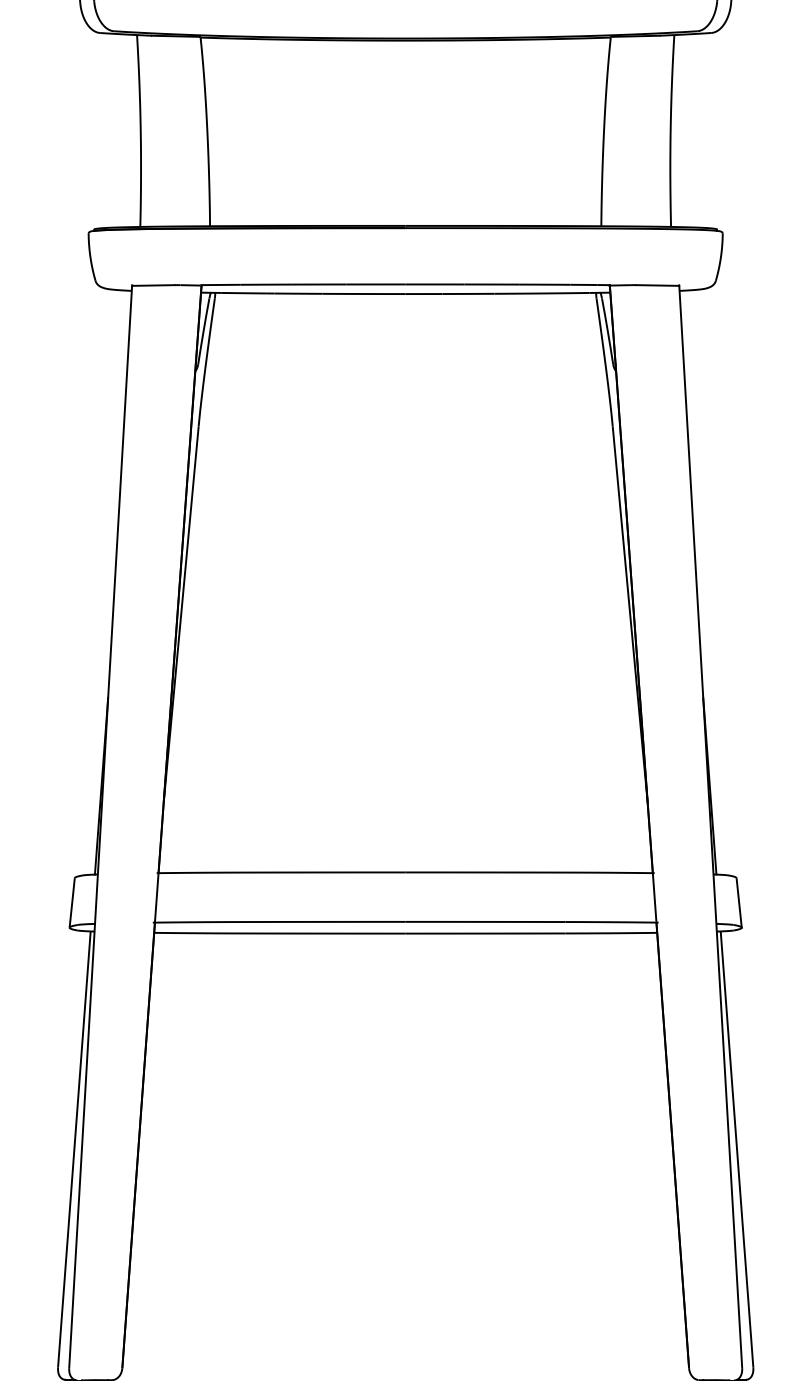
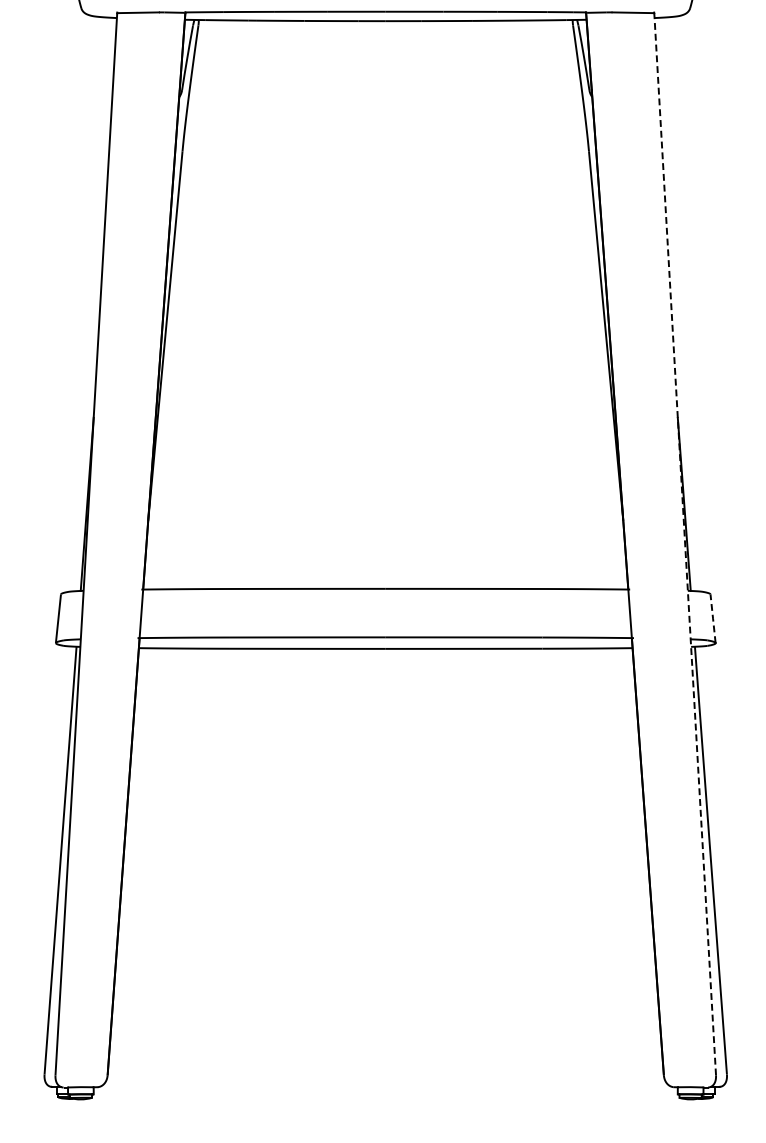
line: (710, 826) -> (684, 543), solid -> dashed
line: (739, 903) -> (713, 619), solid -> dashed

